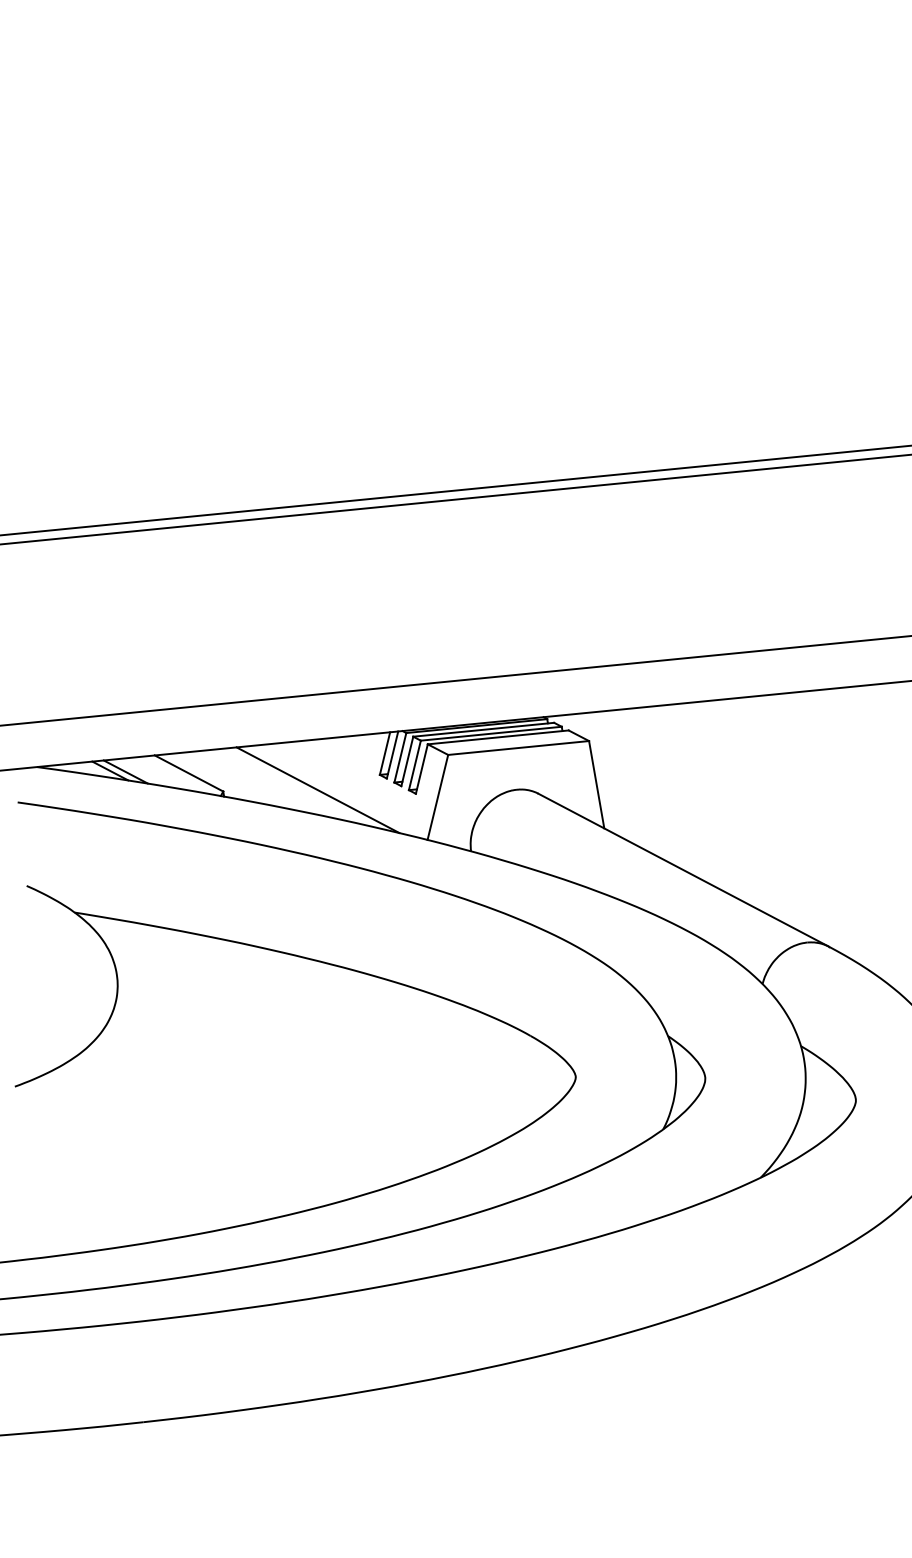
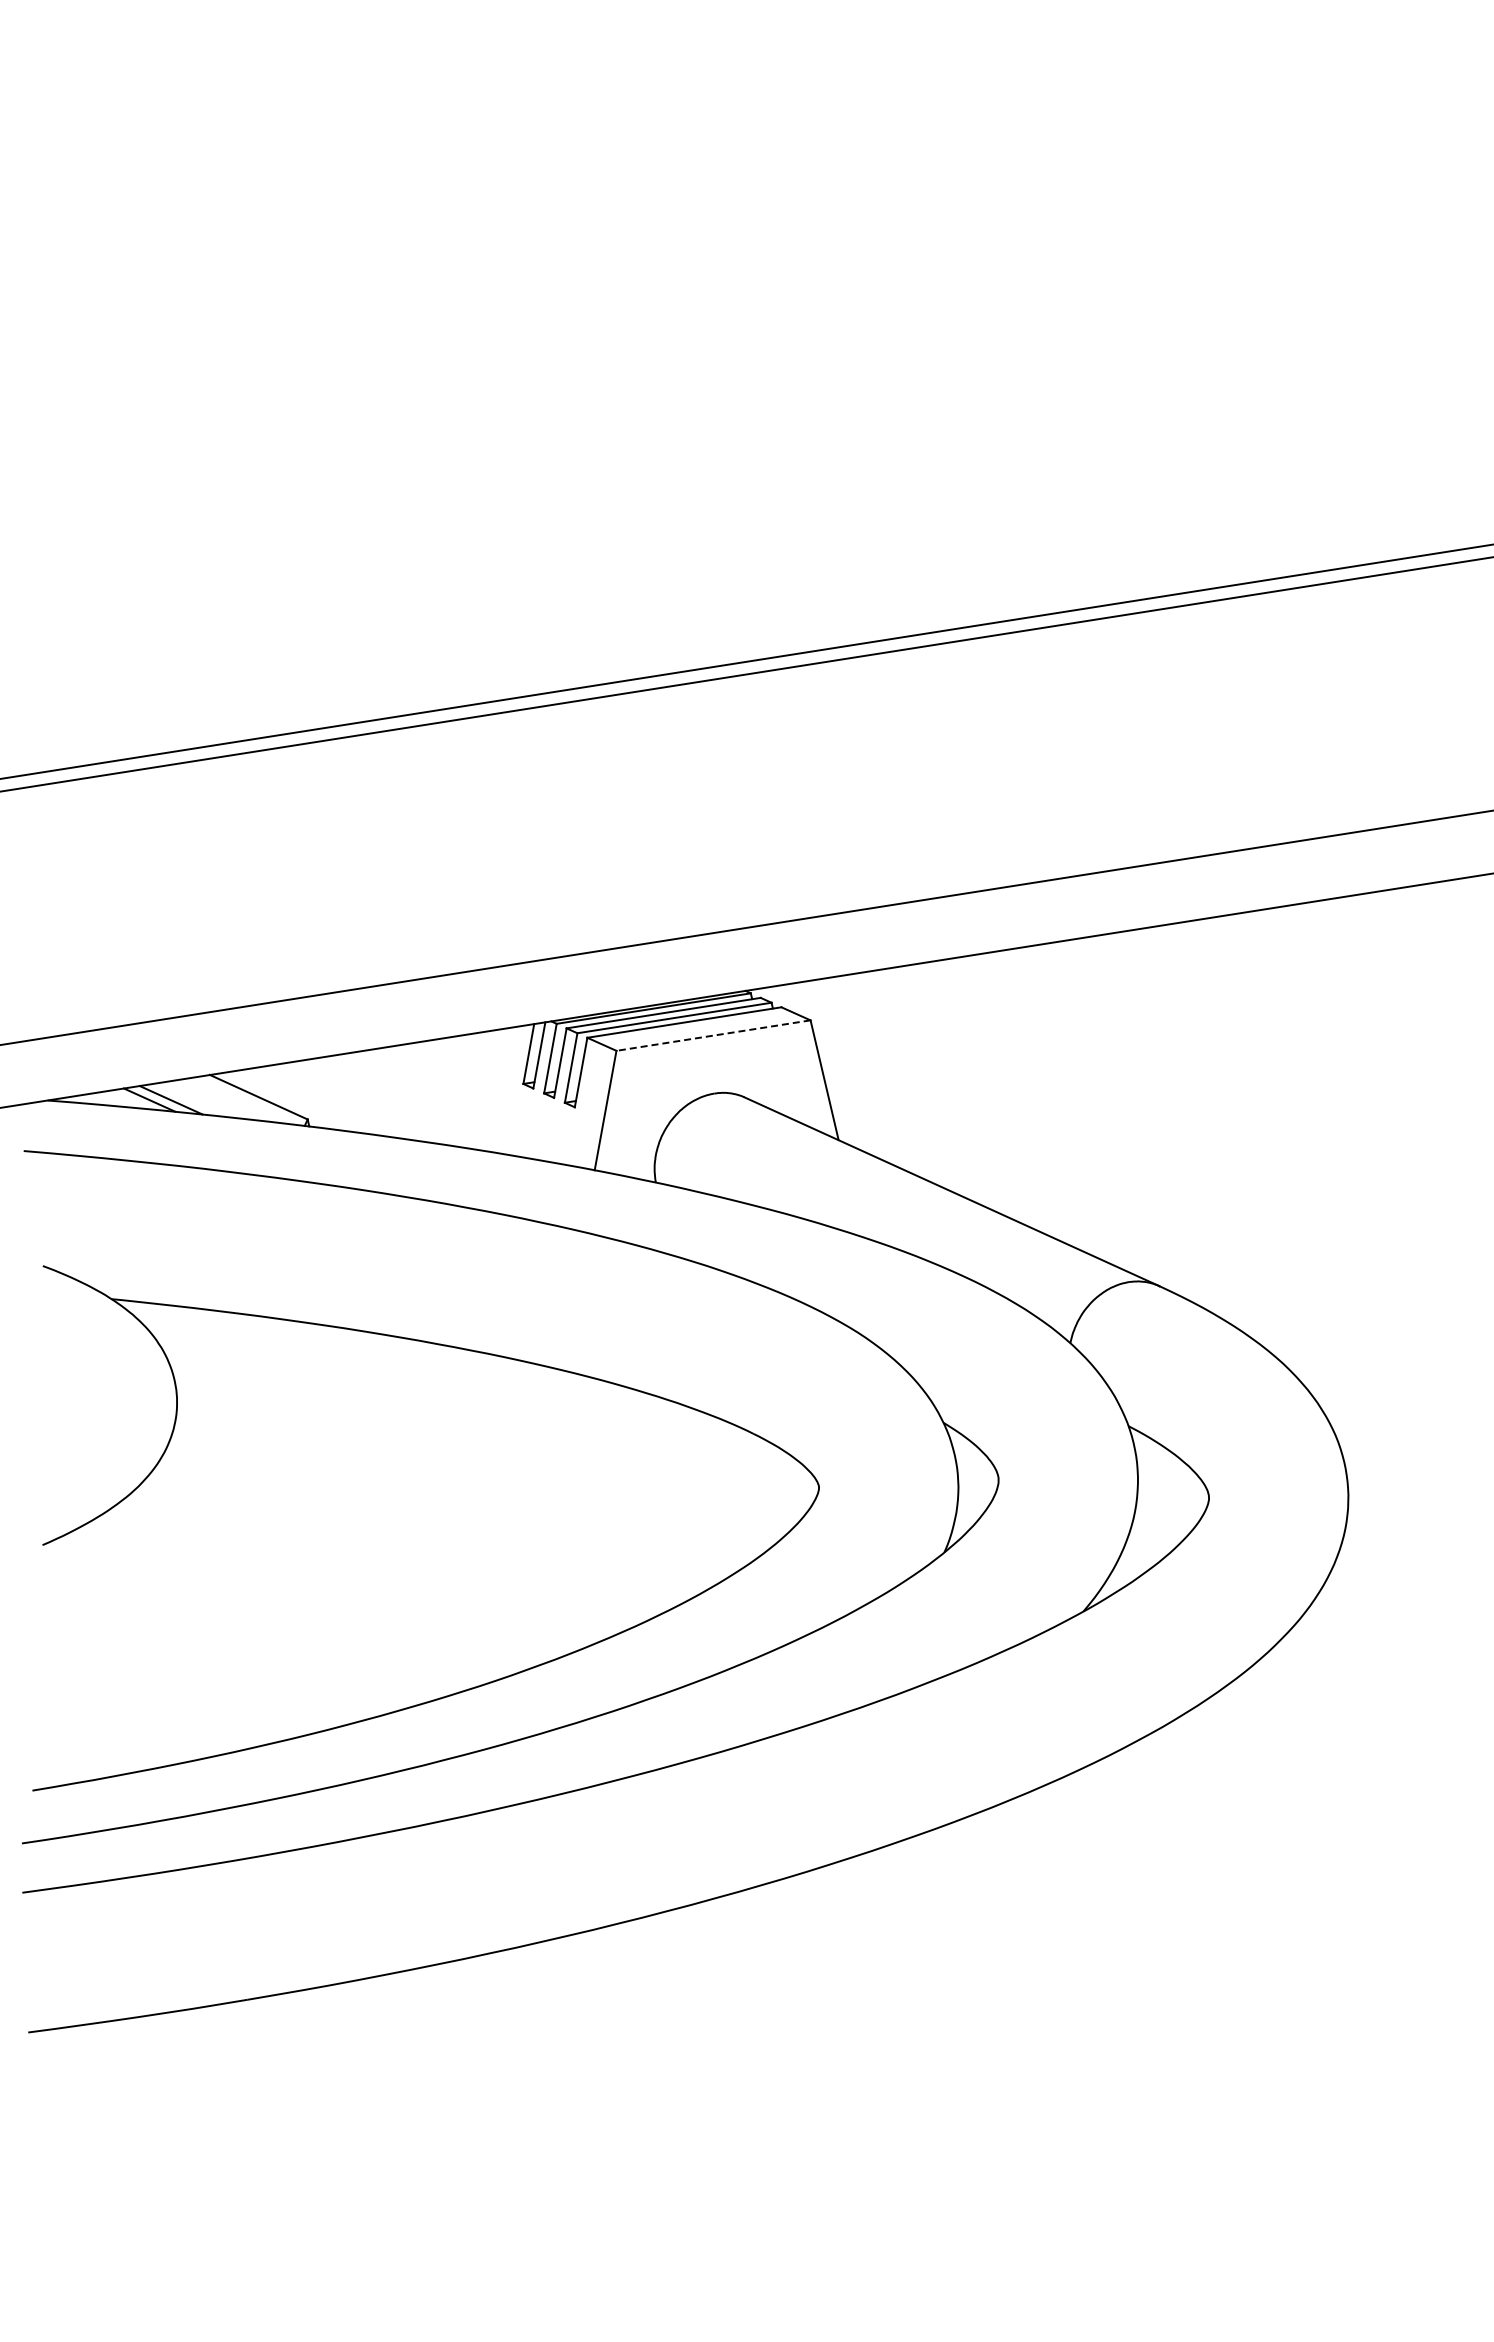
line: (518, 747) -> (713, 1035), solid -> dashed
line: (317, 789) -> (438, 1109), removed

